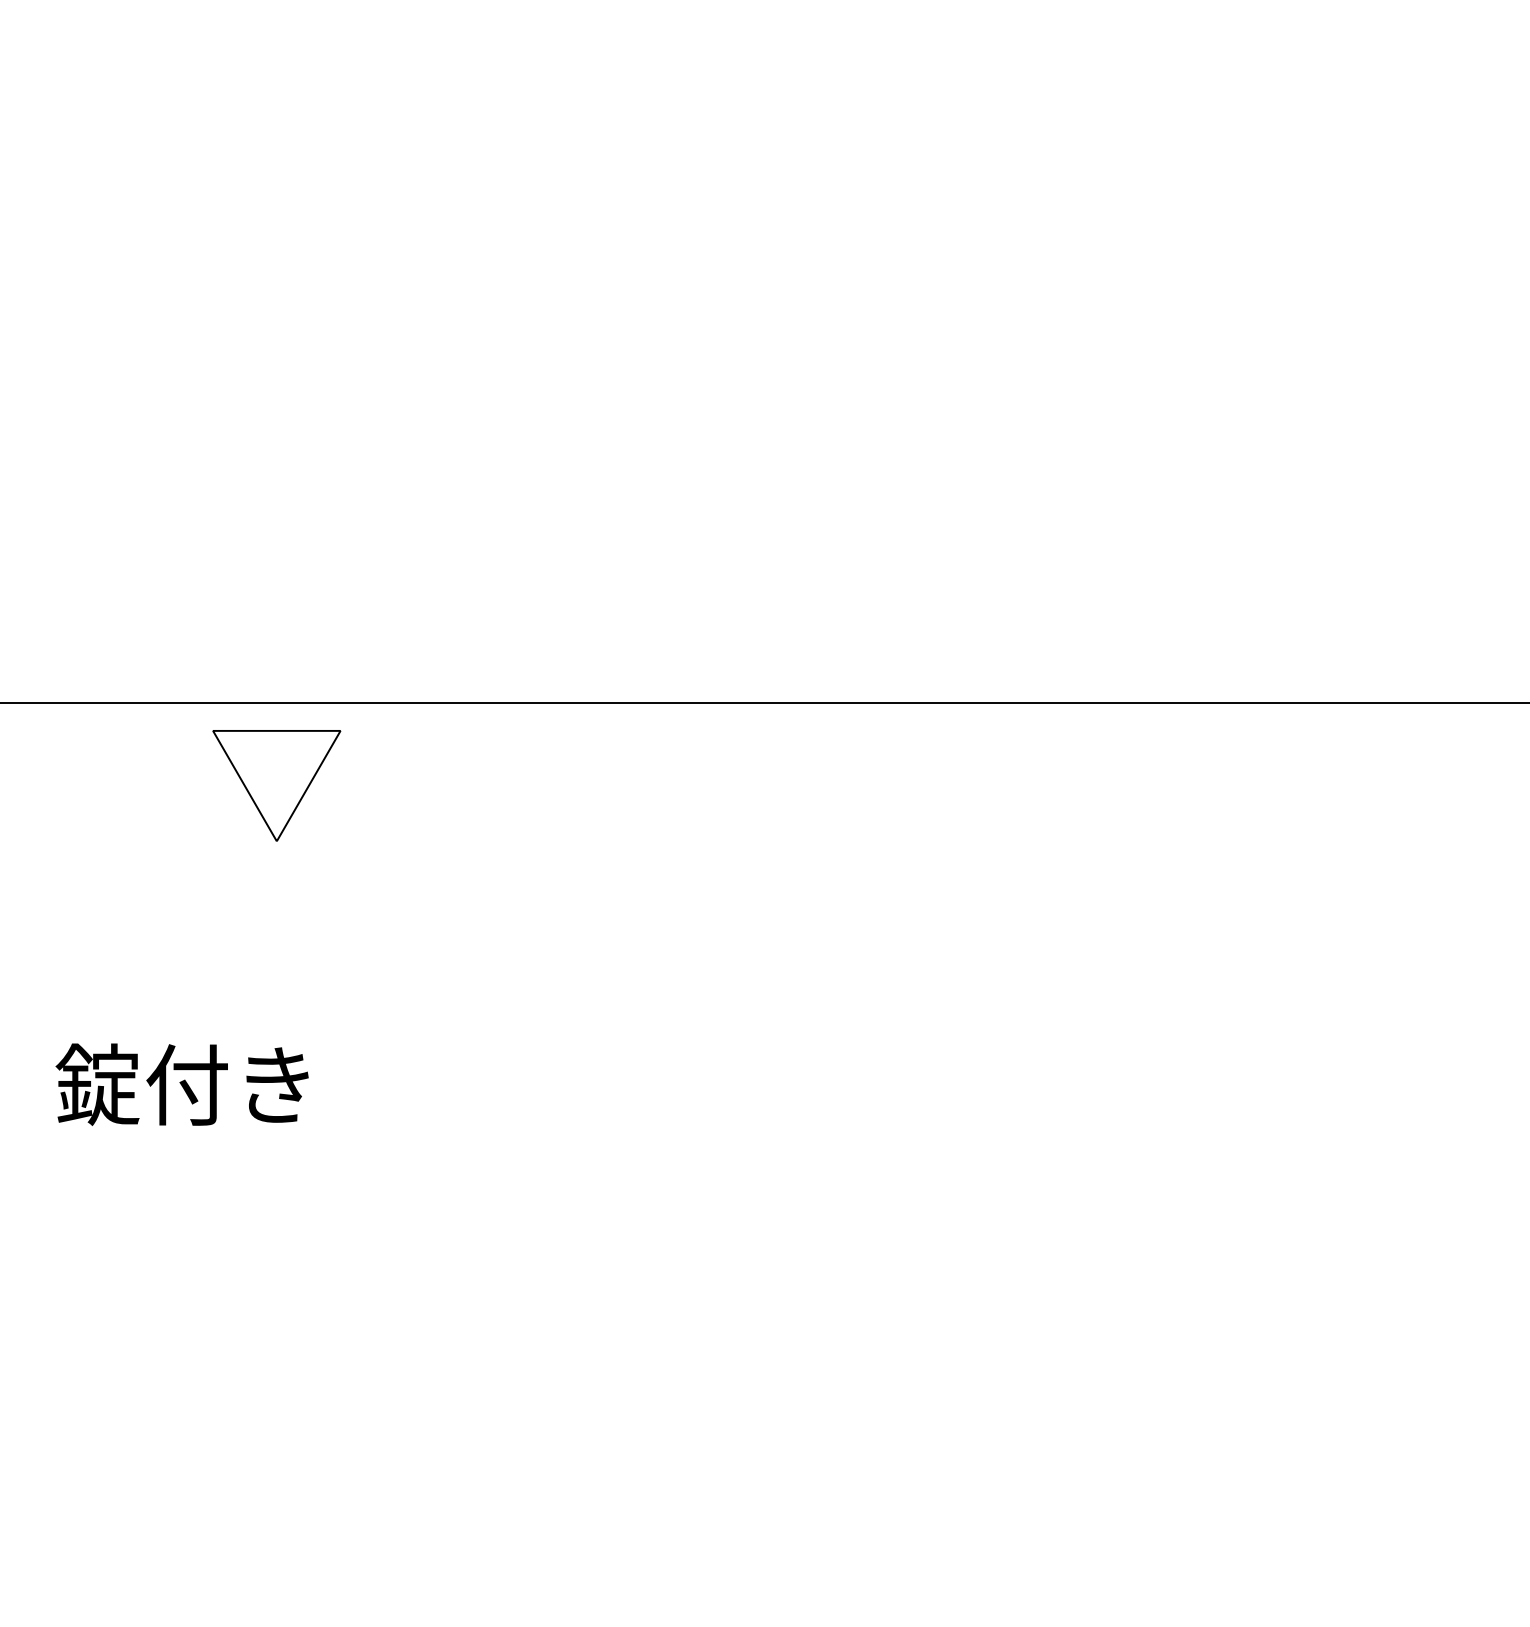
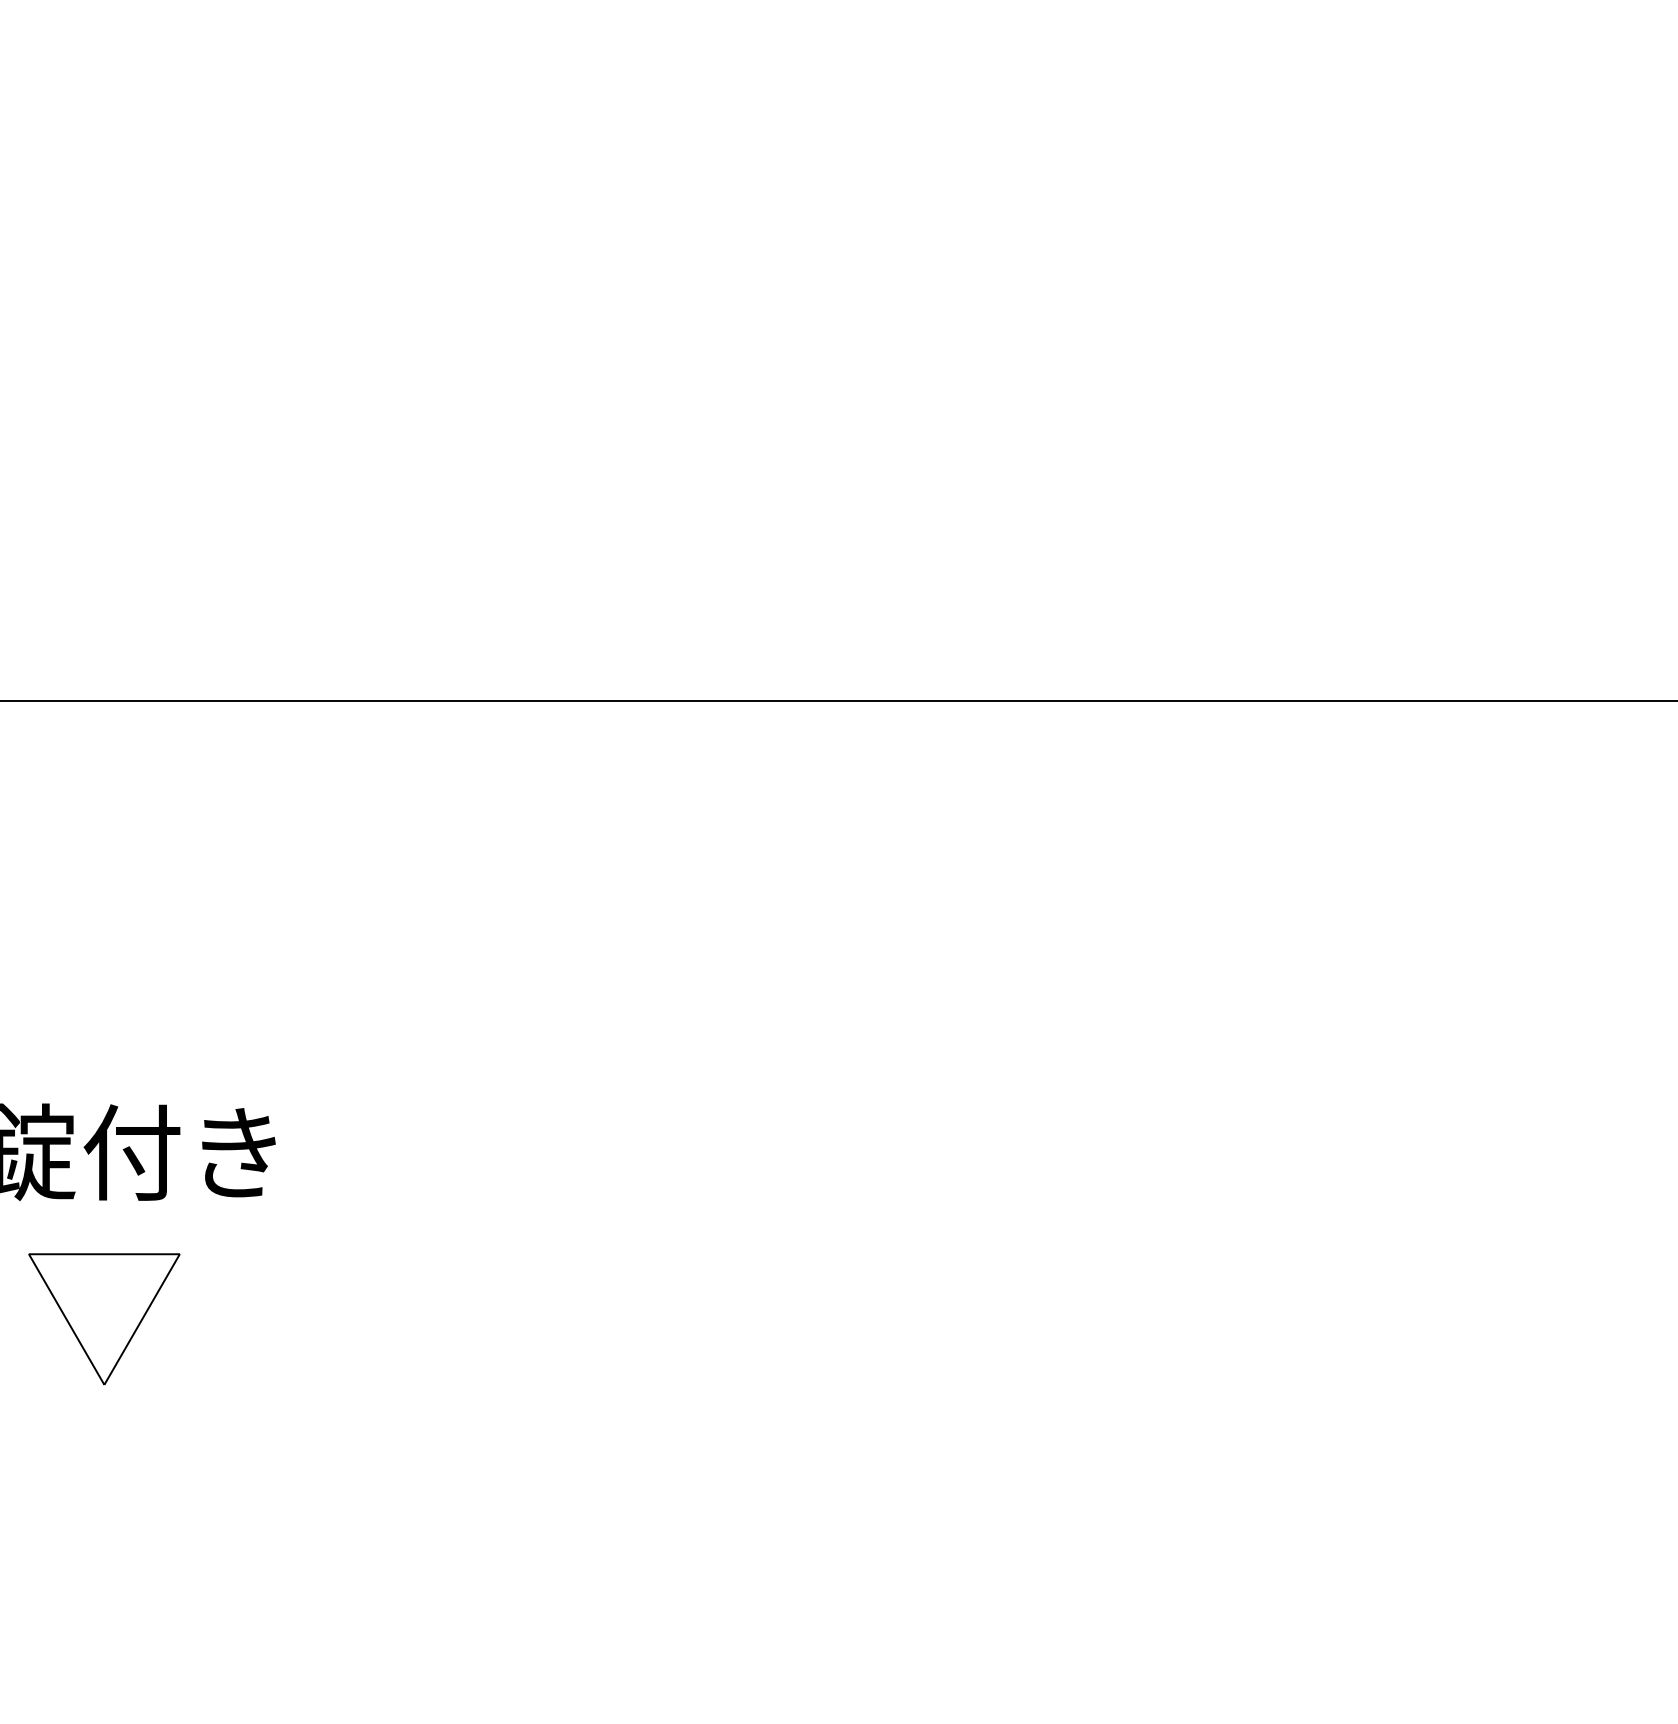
part: (276, 785) -> (103, 1318), moved

